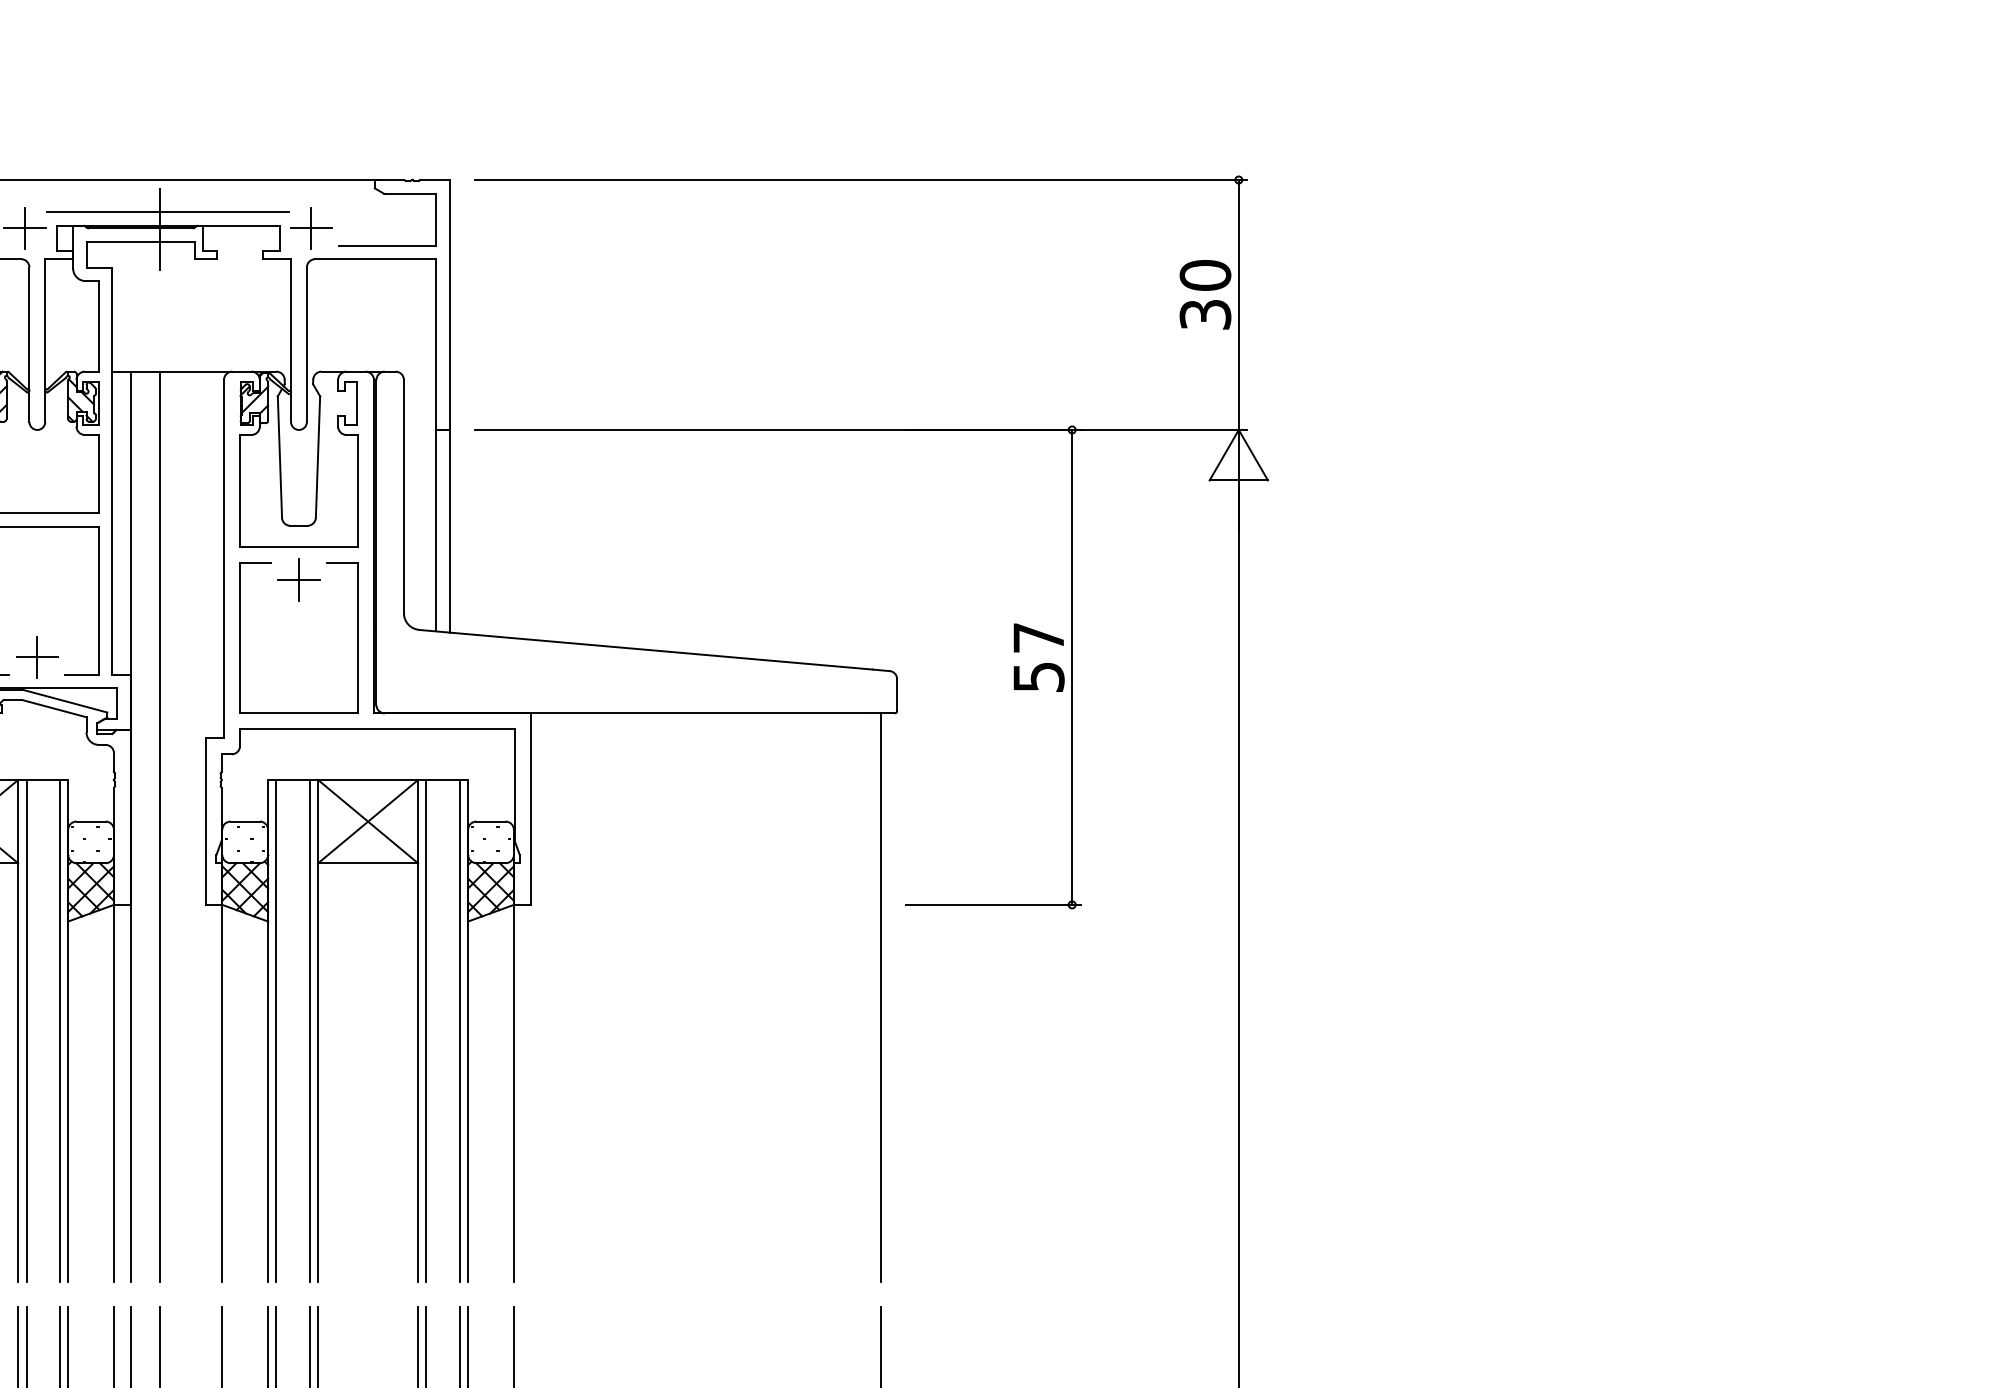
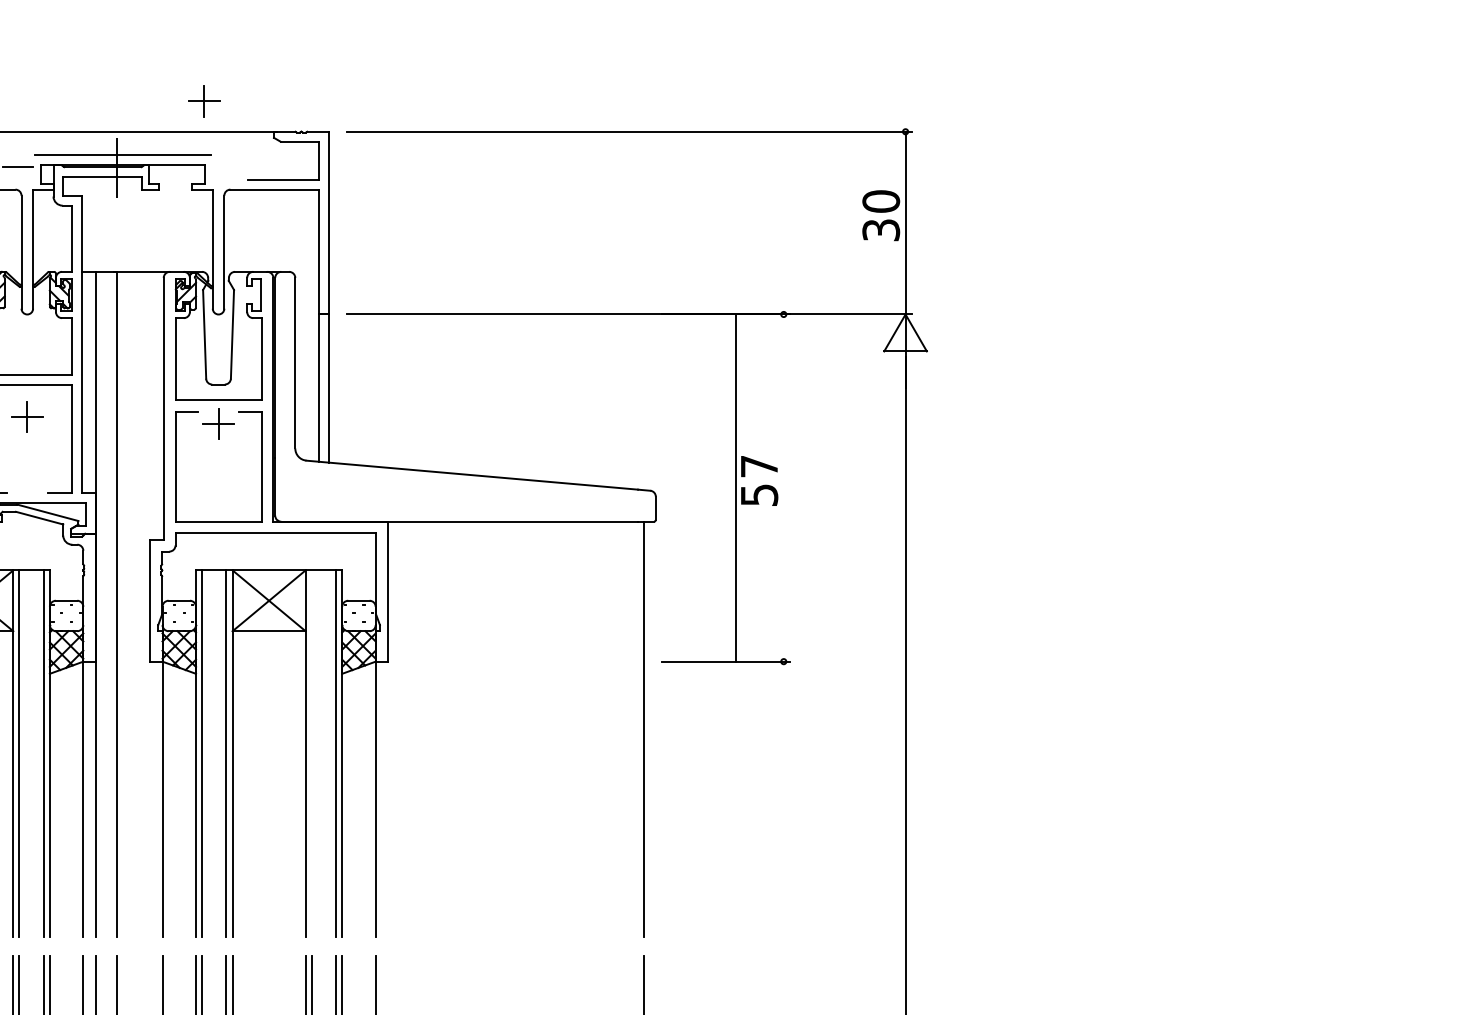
line: (24, 228) -> (17, 167), removed
part: (311, 228) -> (204, 101), moved
part: (37, 657) -> (27, 417), moved
line: (1072, 666) -> (735, 487), moved
line: (426, 1030) -> (311, 753), removed

